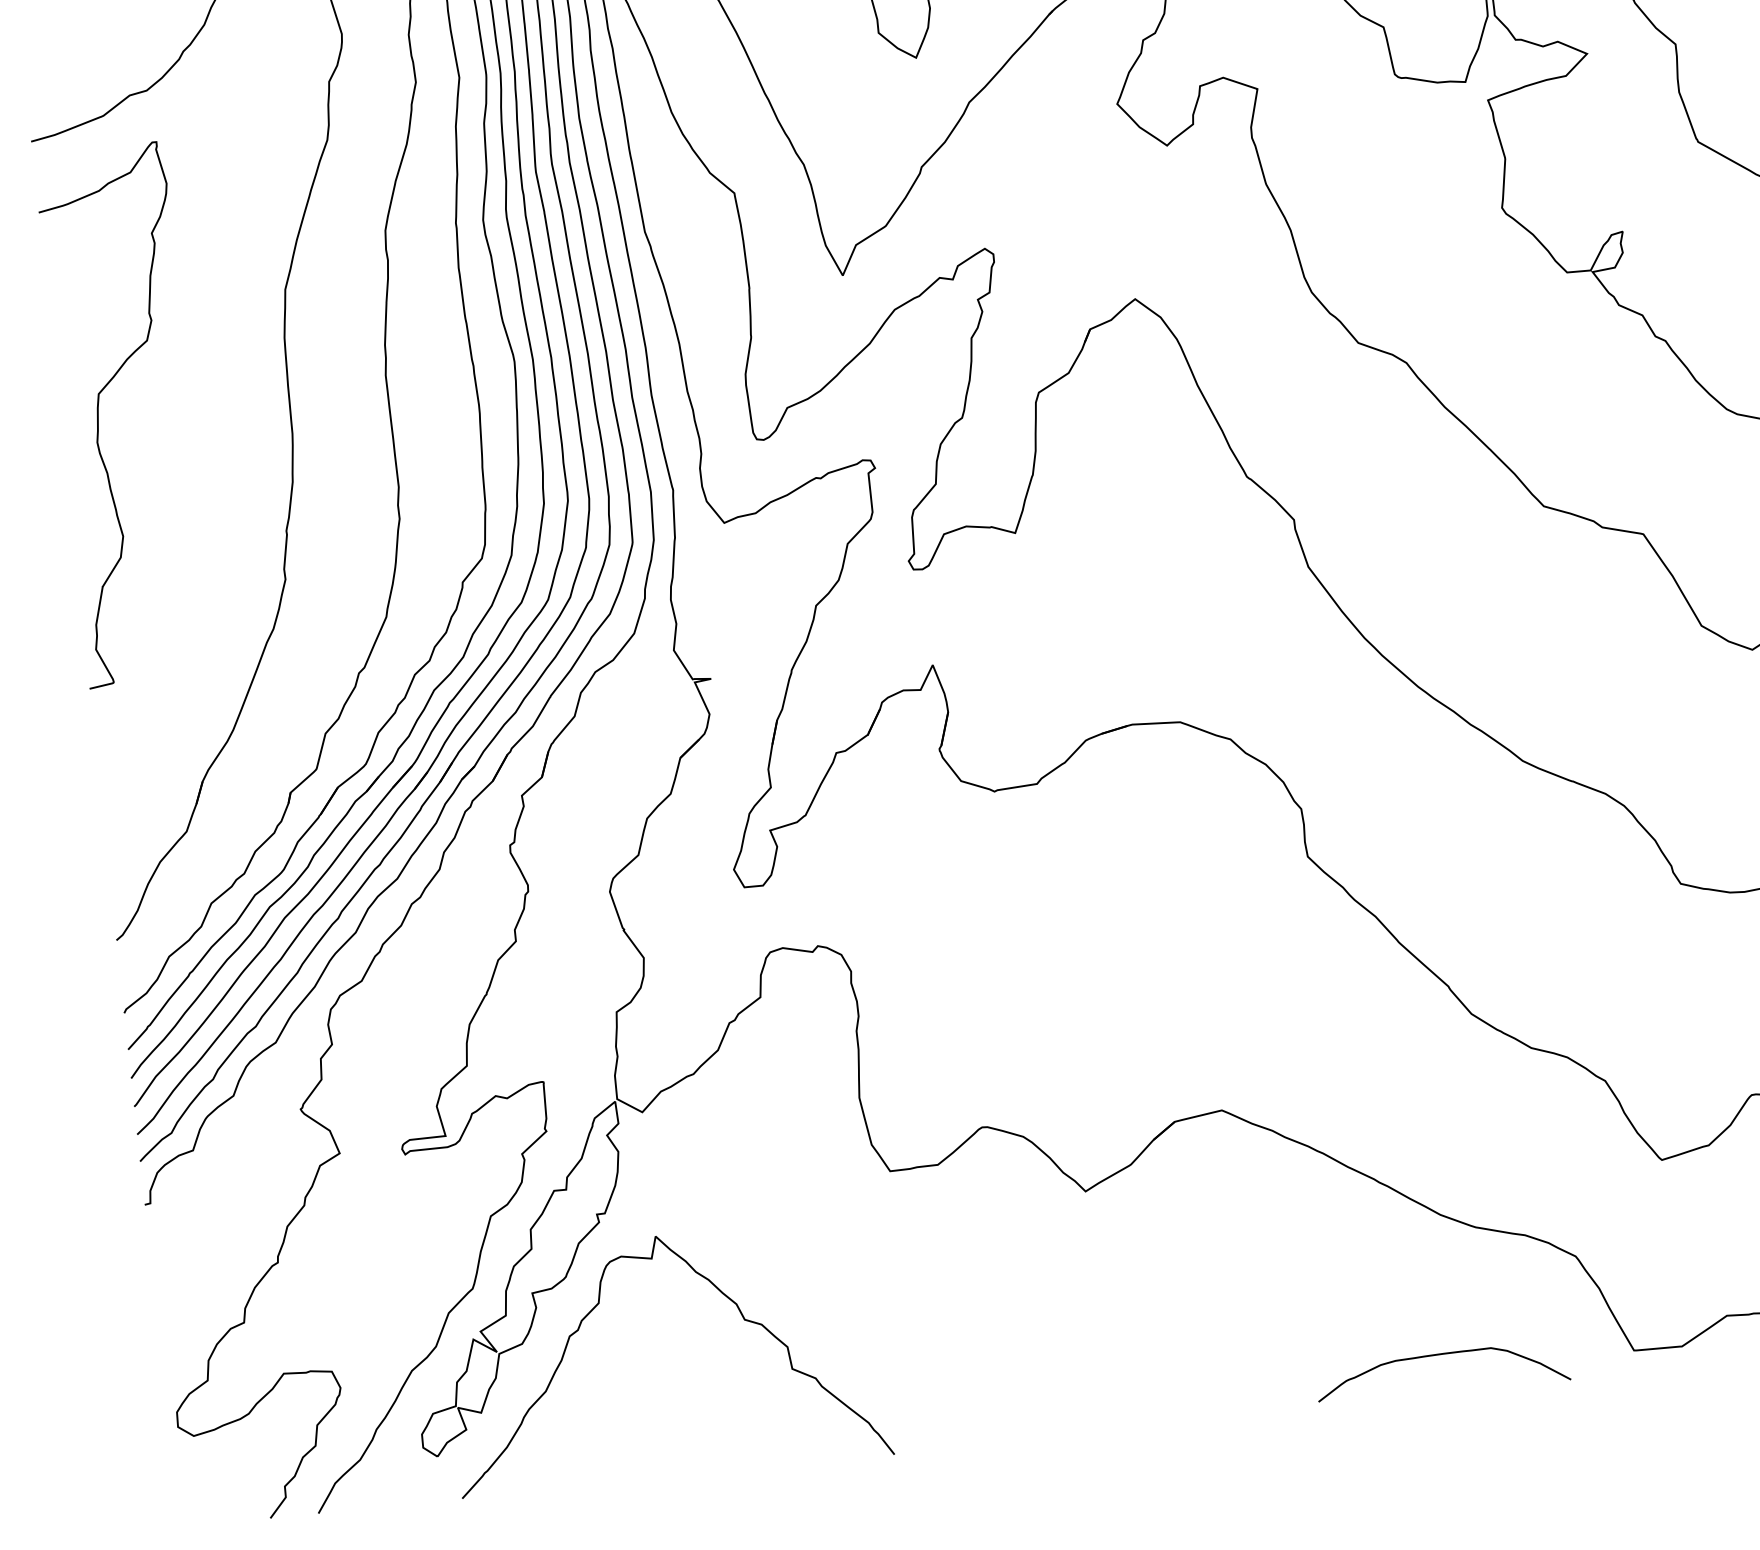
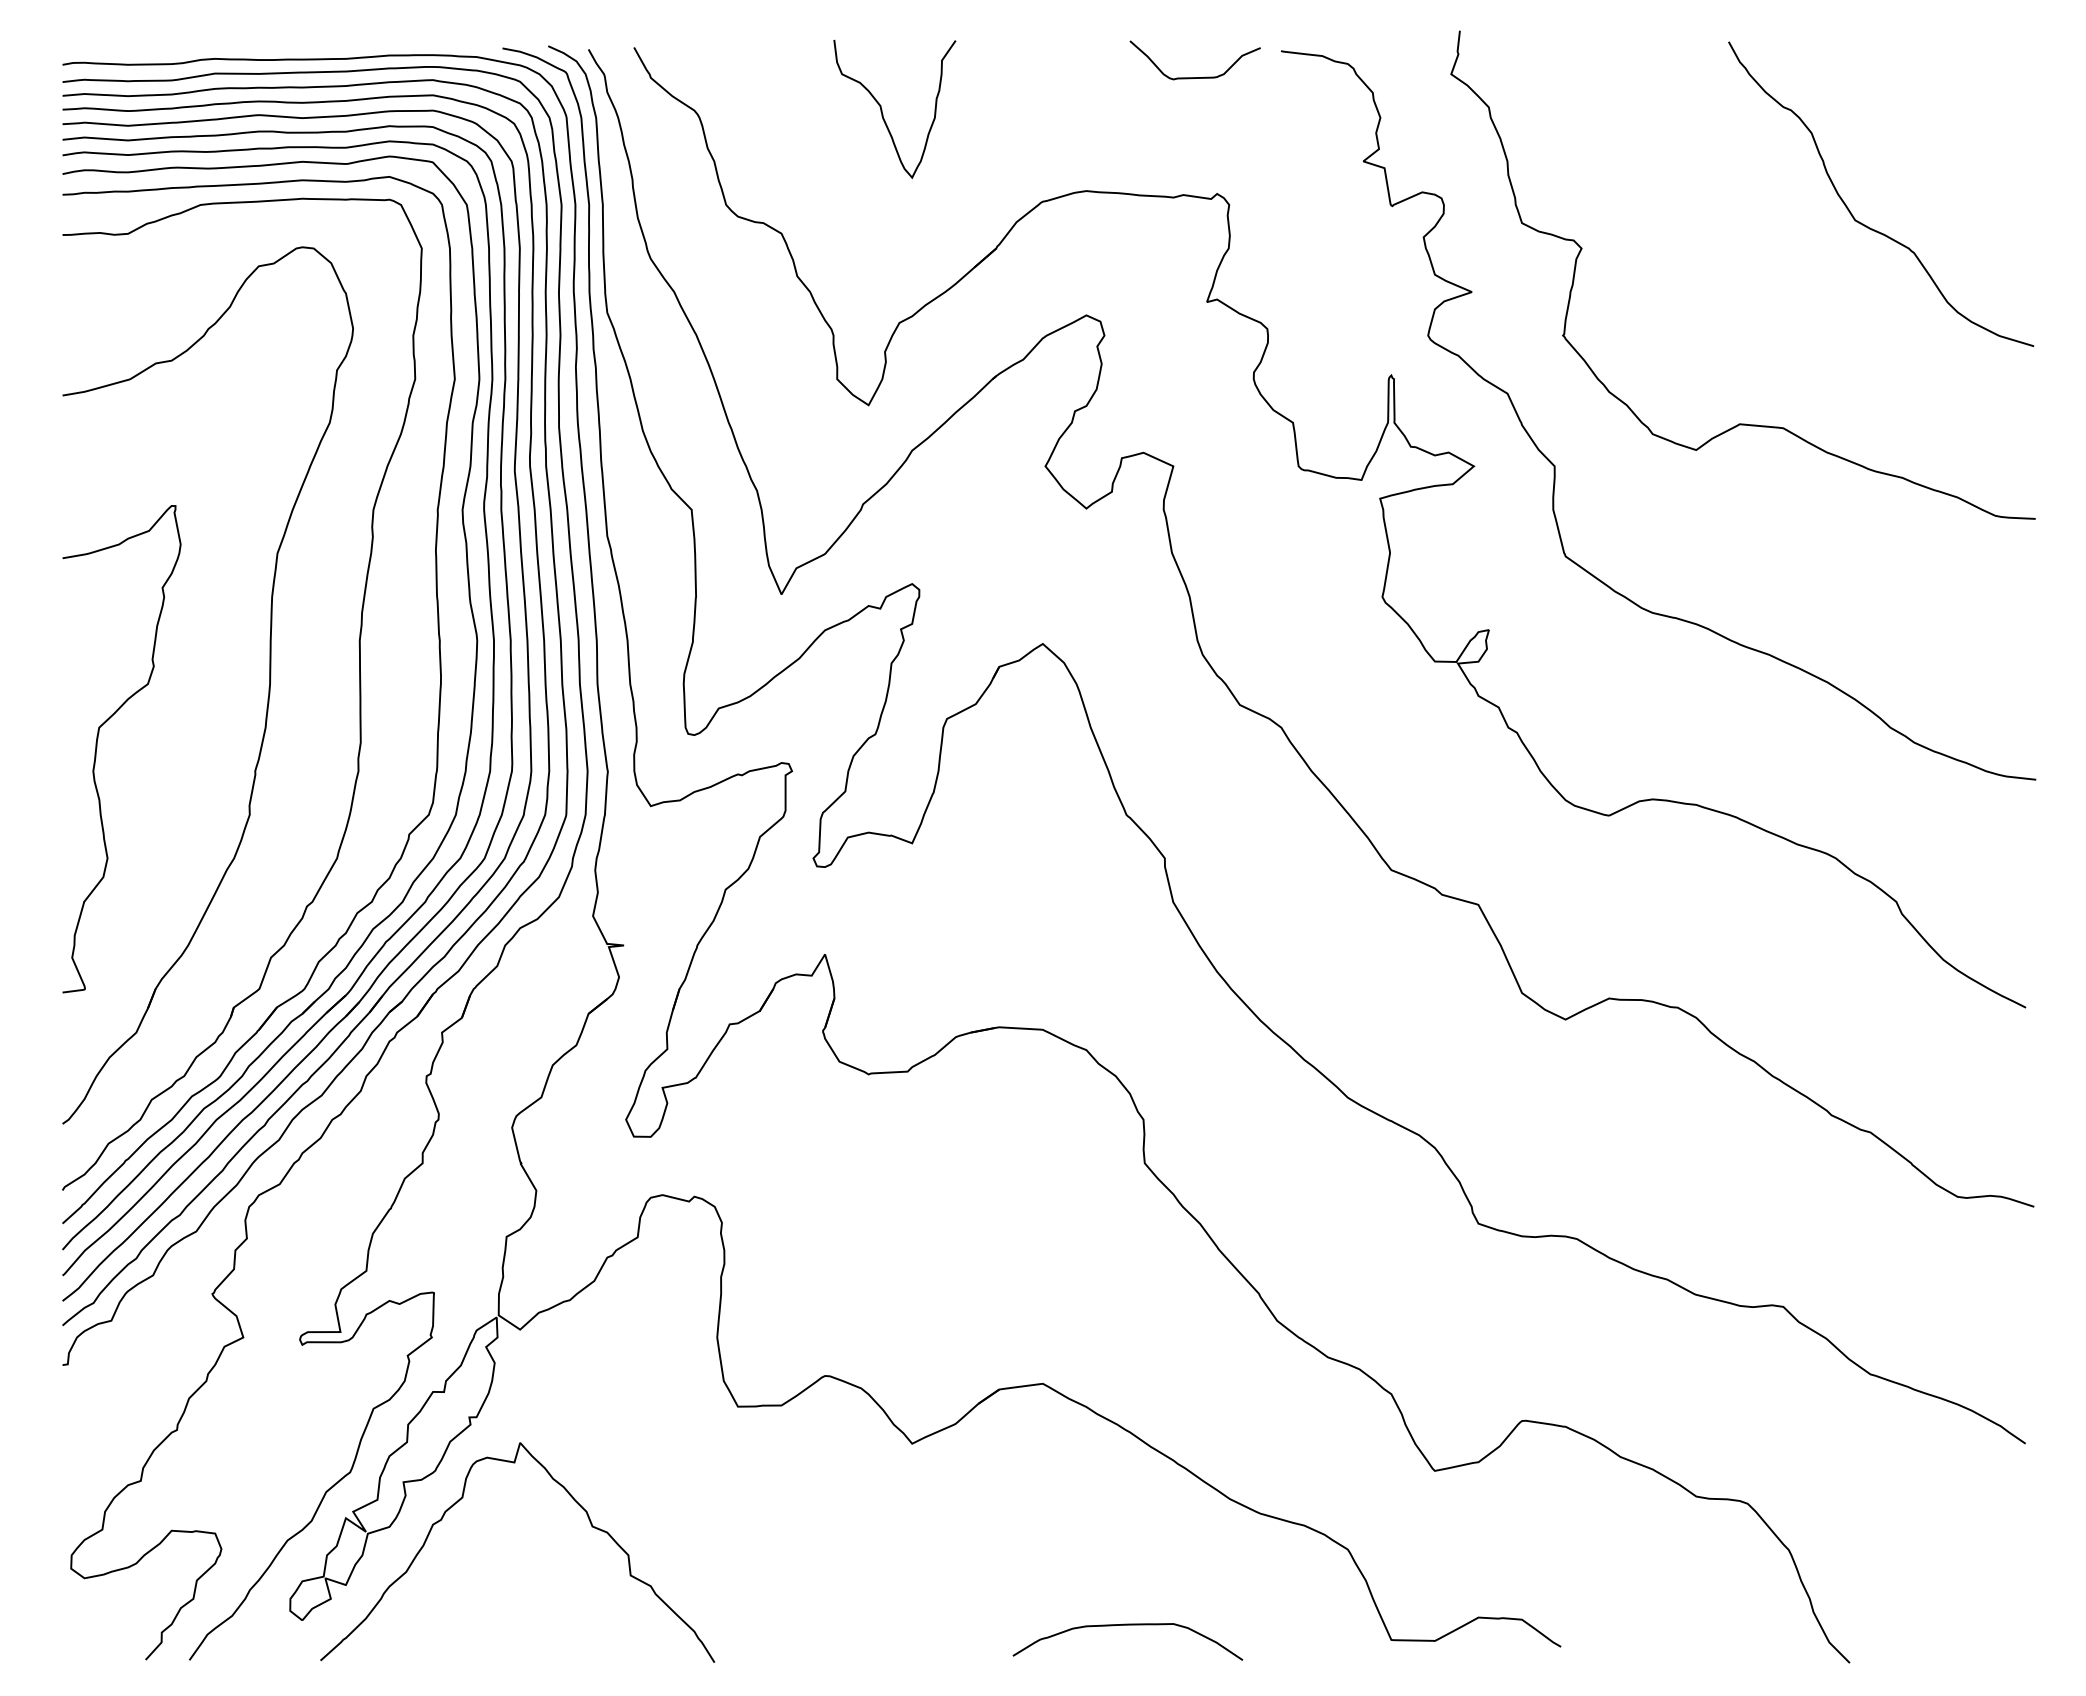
curve: (99, 417) -> (97, 748), moved
curve: (1440, 1355) -> (1127, 1625), moved

